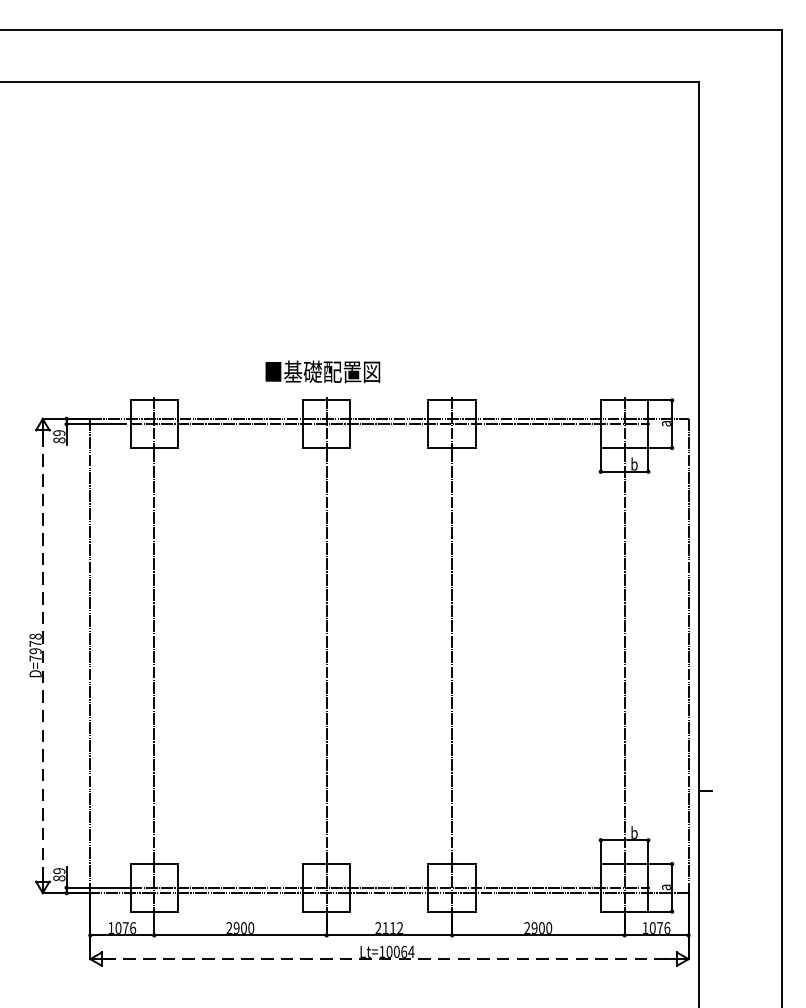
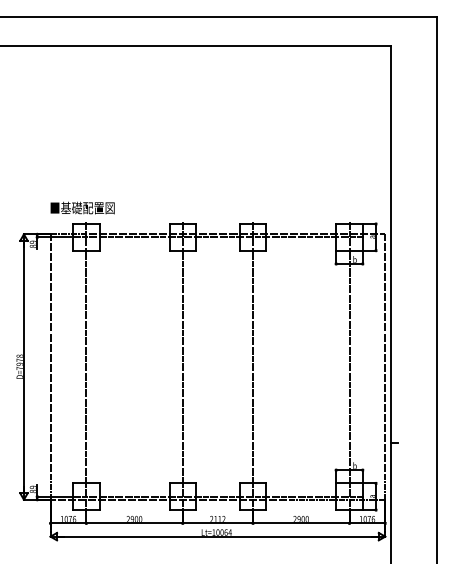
text: (322, 370) -> (82, 207), moved
line: (41, 655) -> (23, 366), dashed -> solid
line: (388, 958) -> (217, 536), dashed -> solid

